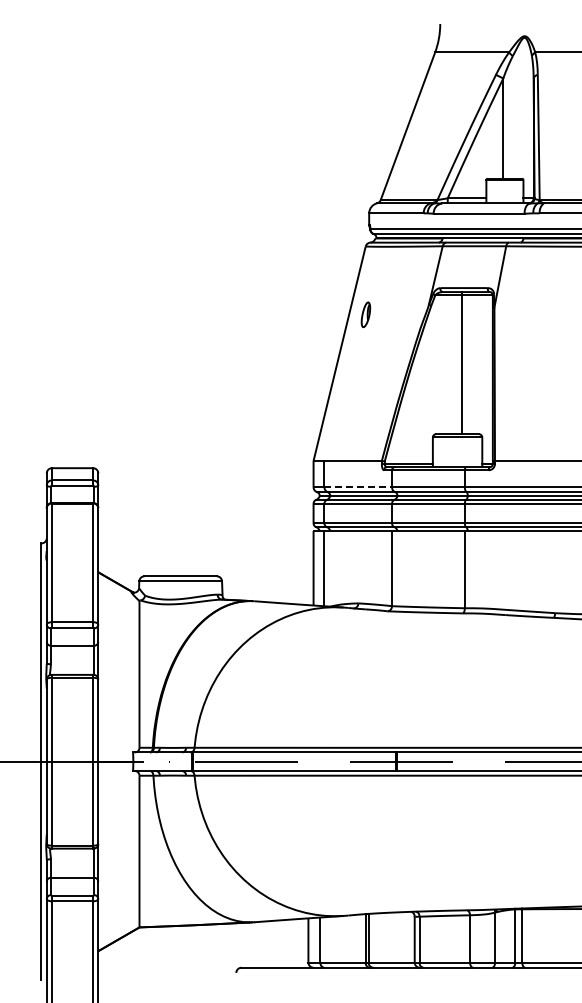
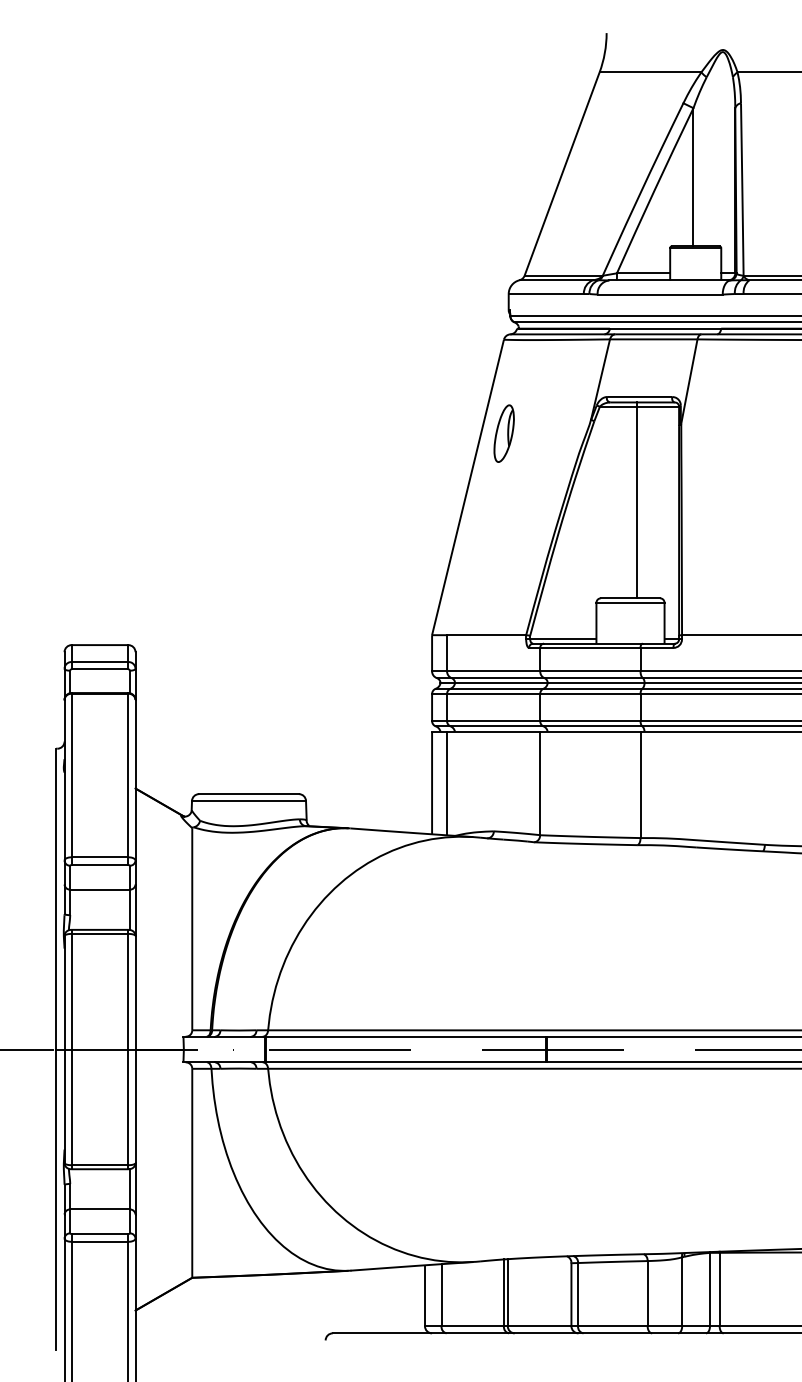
part: (365, 314) -> (503, 433), size x1.67
line: (358, 487) -> (493, 671), dashed -> solid

